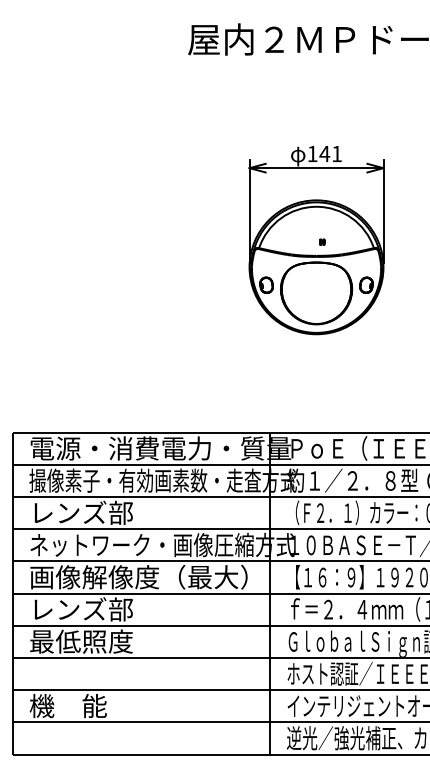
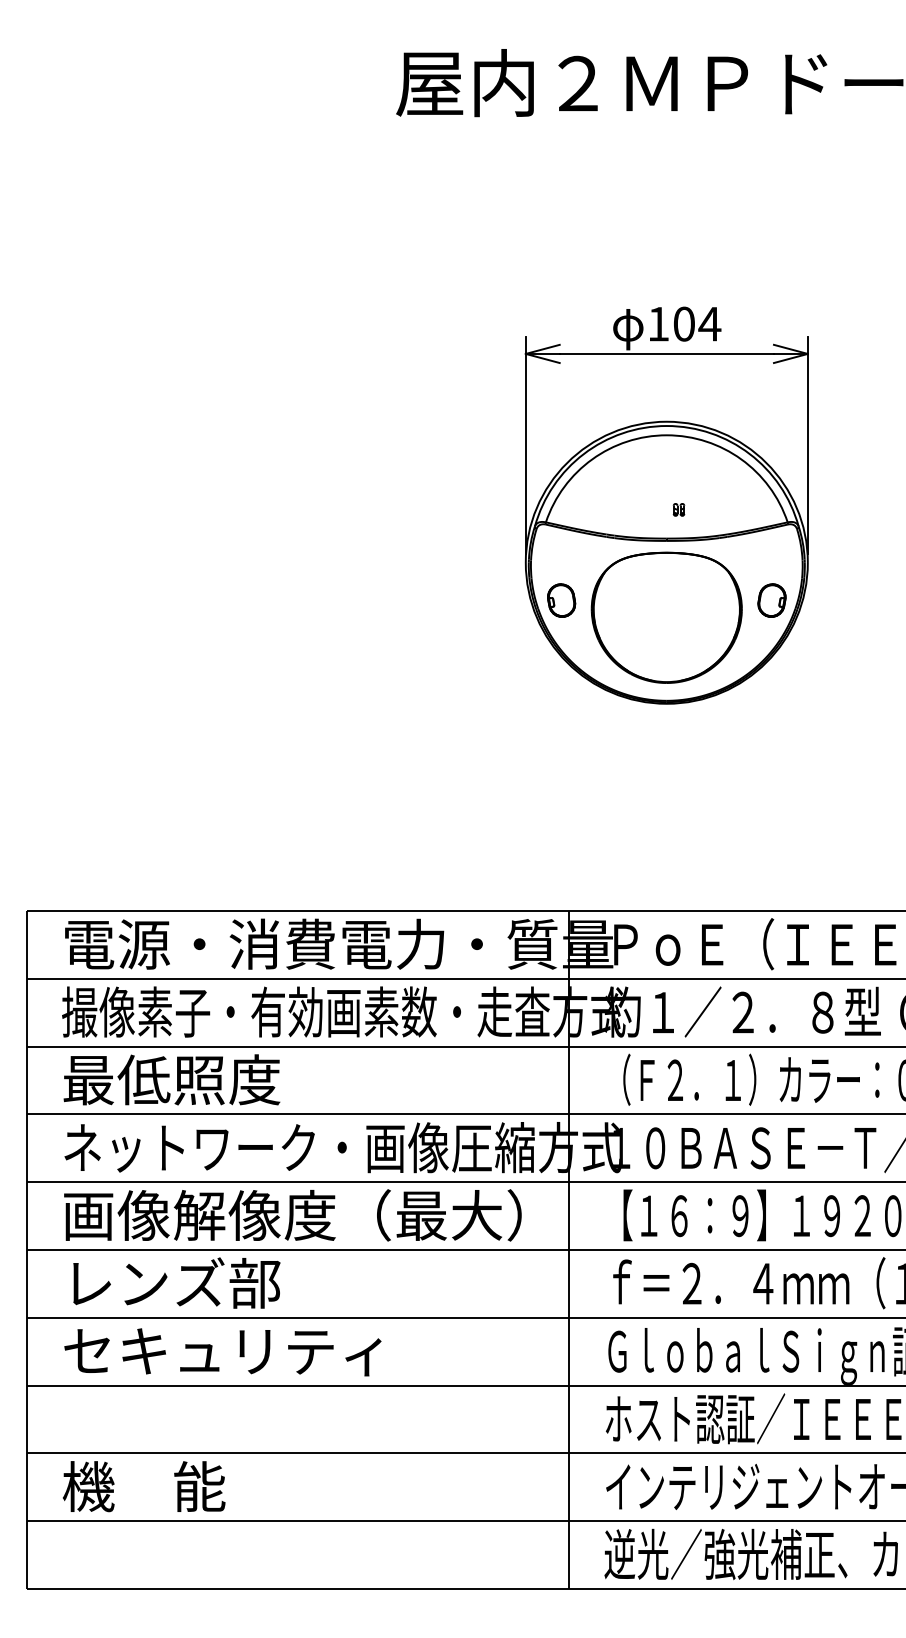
text: (330, 153) -> (696, 323), 141 -> 104
text: (81, 512) -> (171, 1079), レンズ部 -> 最低照度
text: (105, 641) -> (222, 1350), 最低照度 -> セキュリティ

